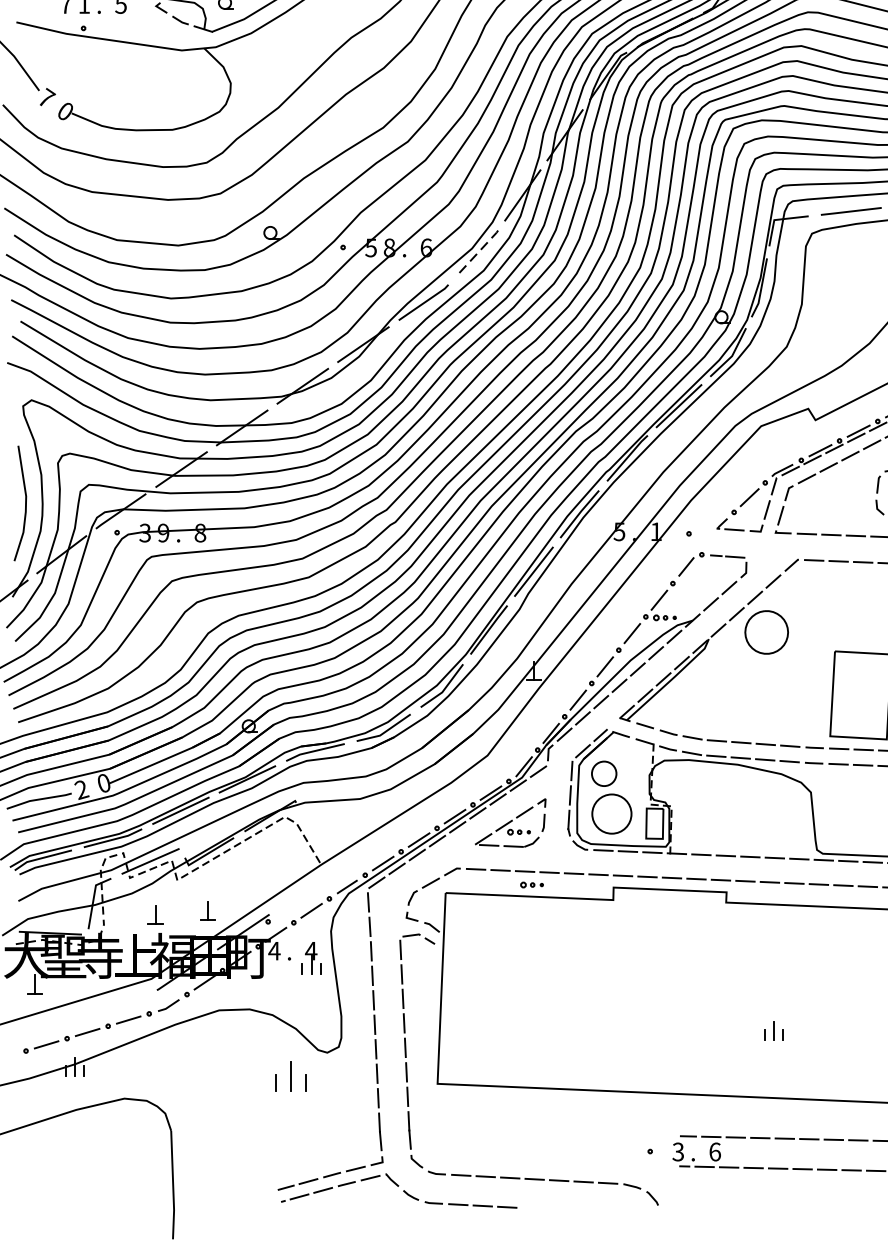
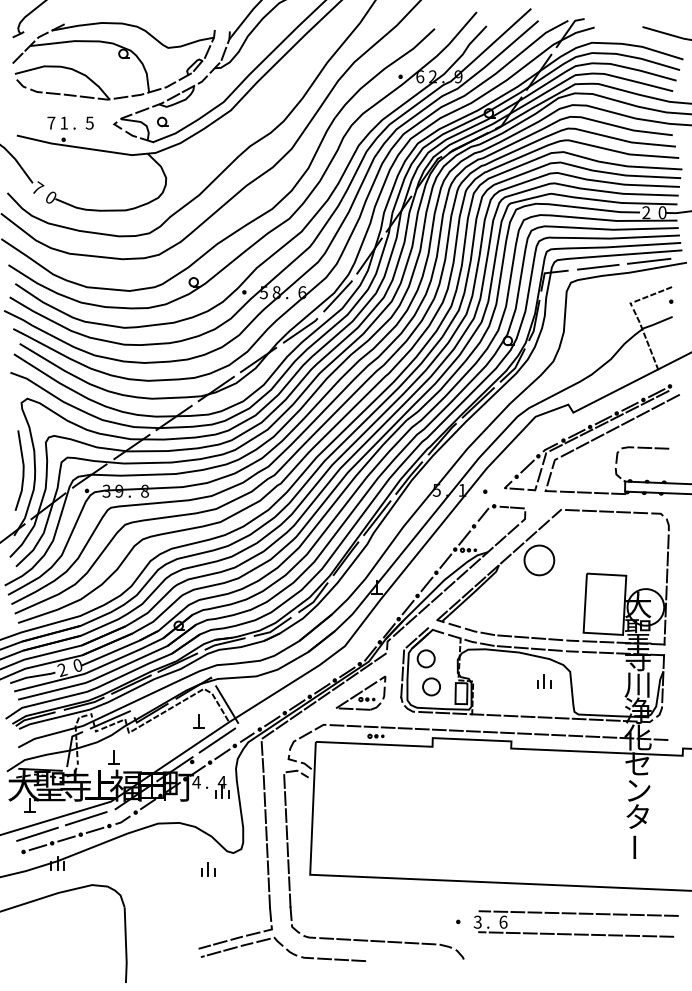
line: (478, 252) -> (338, 295), dashed -> solid
circle: (611, 813) -> (431, 686), size x0.62
line: (318, 839) -> (227, 704), added
line: (304, 891) -> (217, 740), added
part: (206, 911) -> (198, 721), moved
line: (114, 1003) -> (85, 818), added
line: (46, 1024) -> (37, 833), added
part: (774, 1030) -> (544, 681), moved
part: (291, 1076) -> (208, 869), size x0.62

